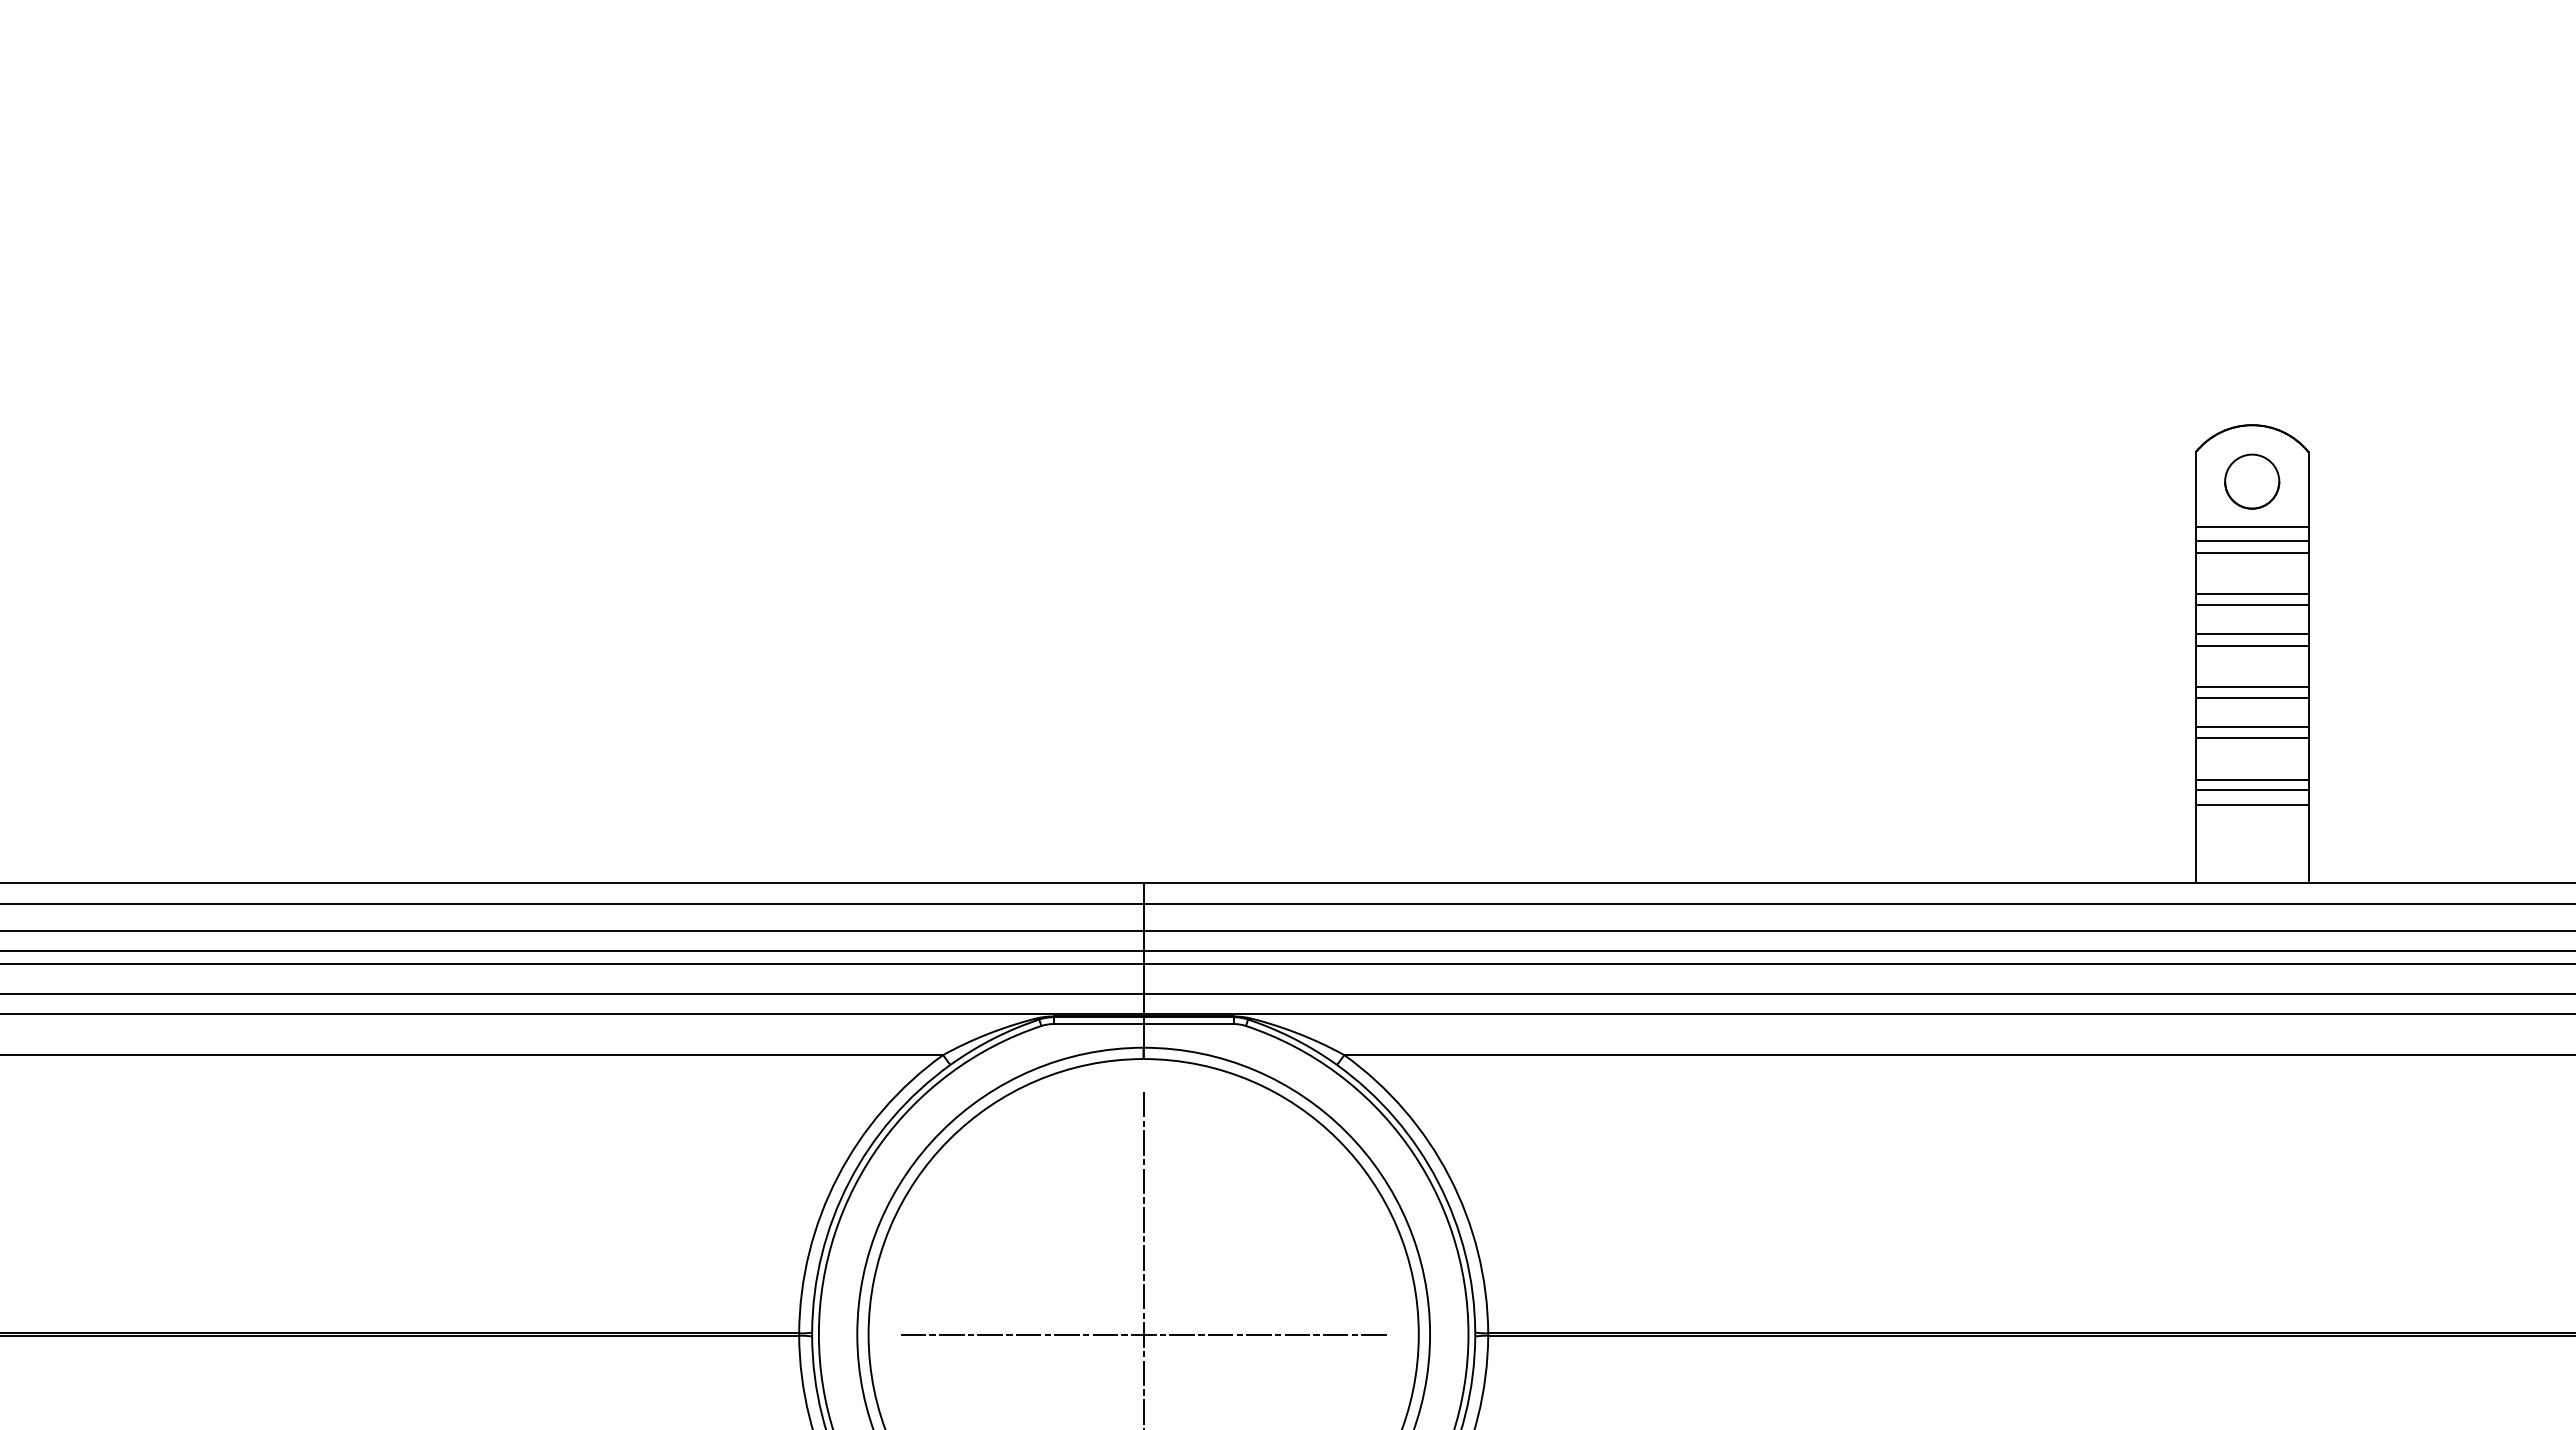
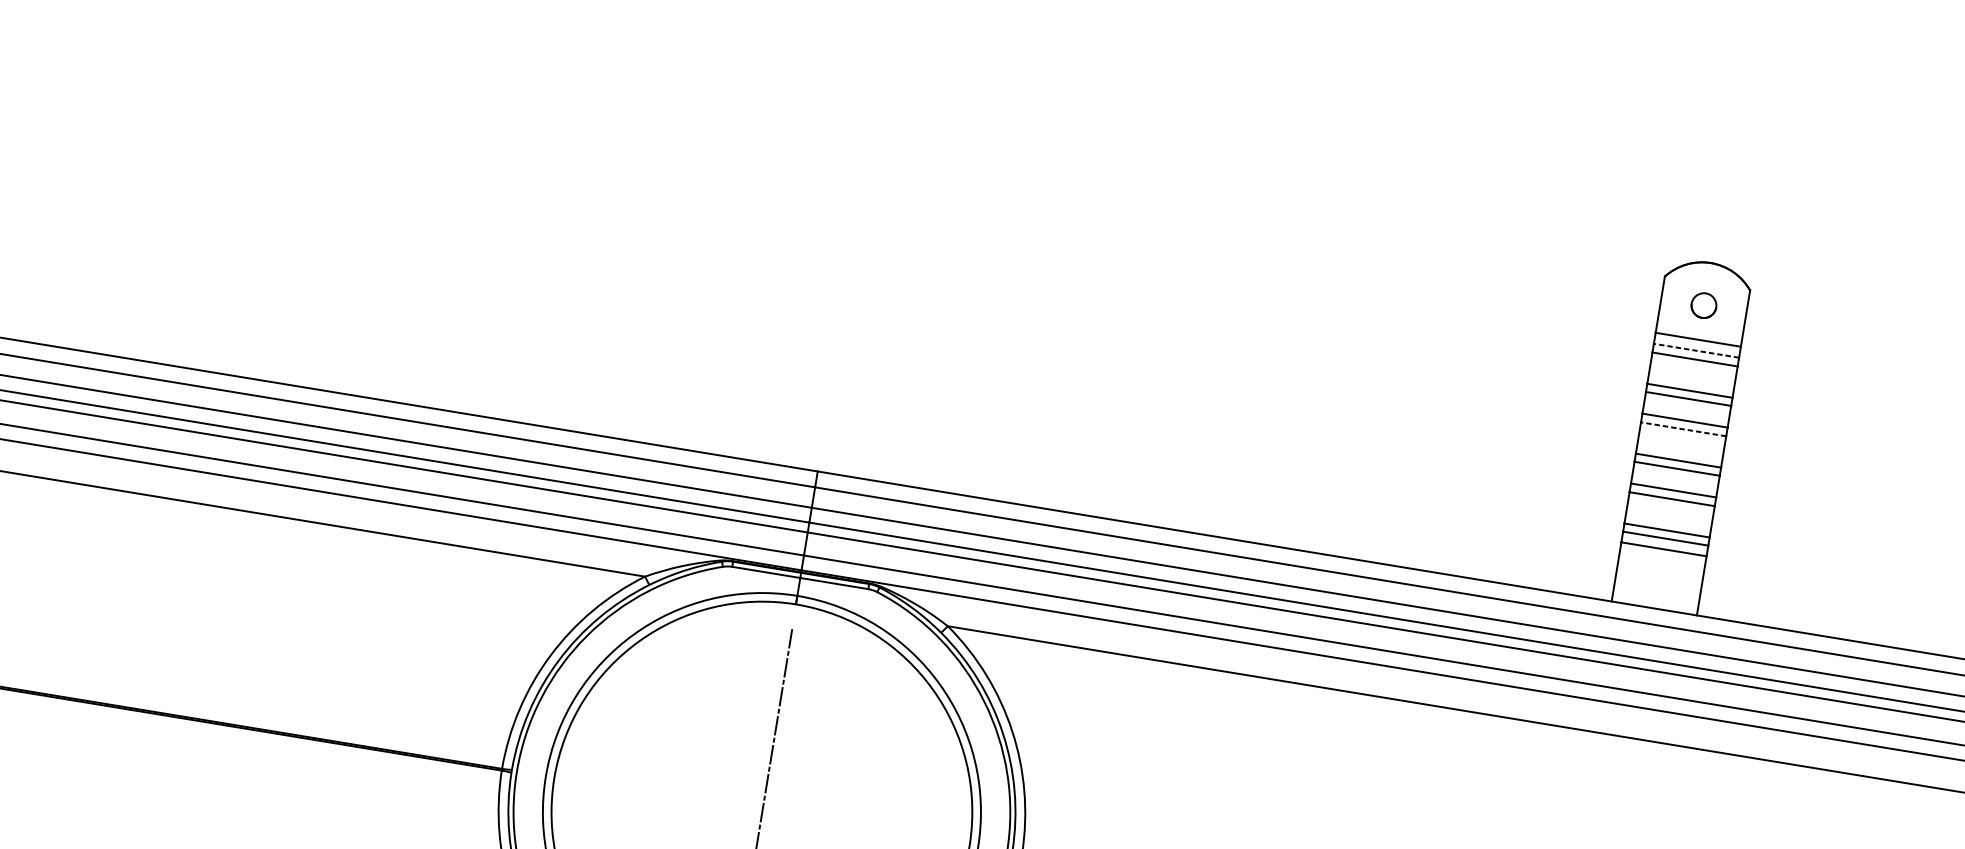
part: (2252, 481) -> (1704, 305), size x0.6
line: (2251, 541) -> (1695, 350), solid -> dashed
line: (2251, 645) -> (1683, 429), solid -> dashed
line: (1143, 1334) -> (761, 812), removed

